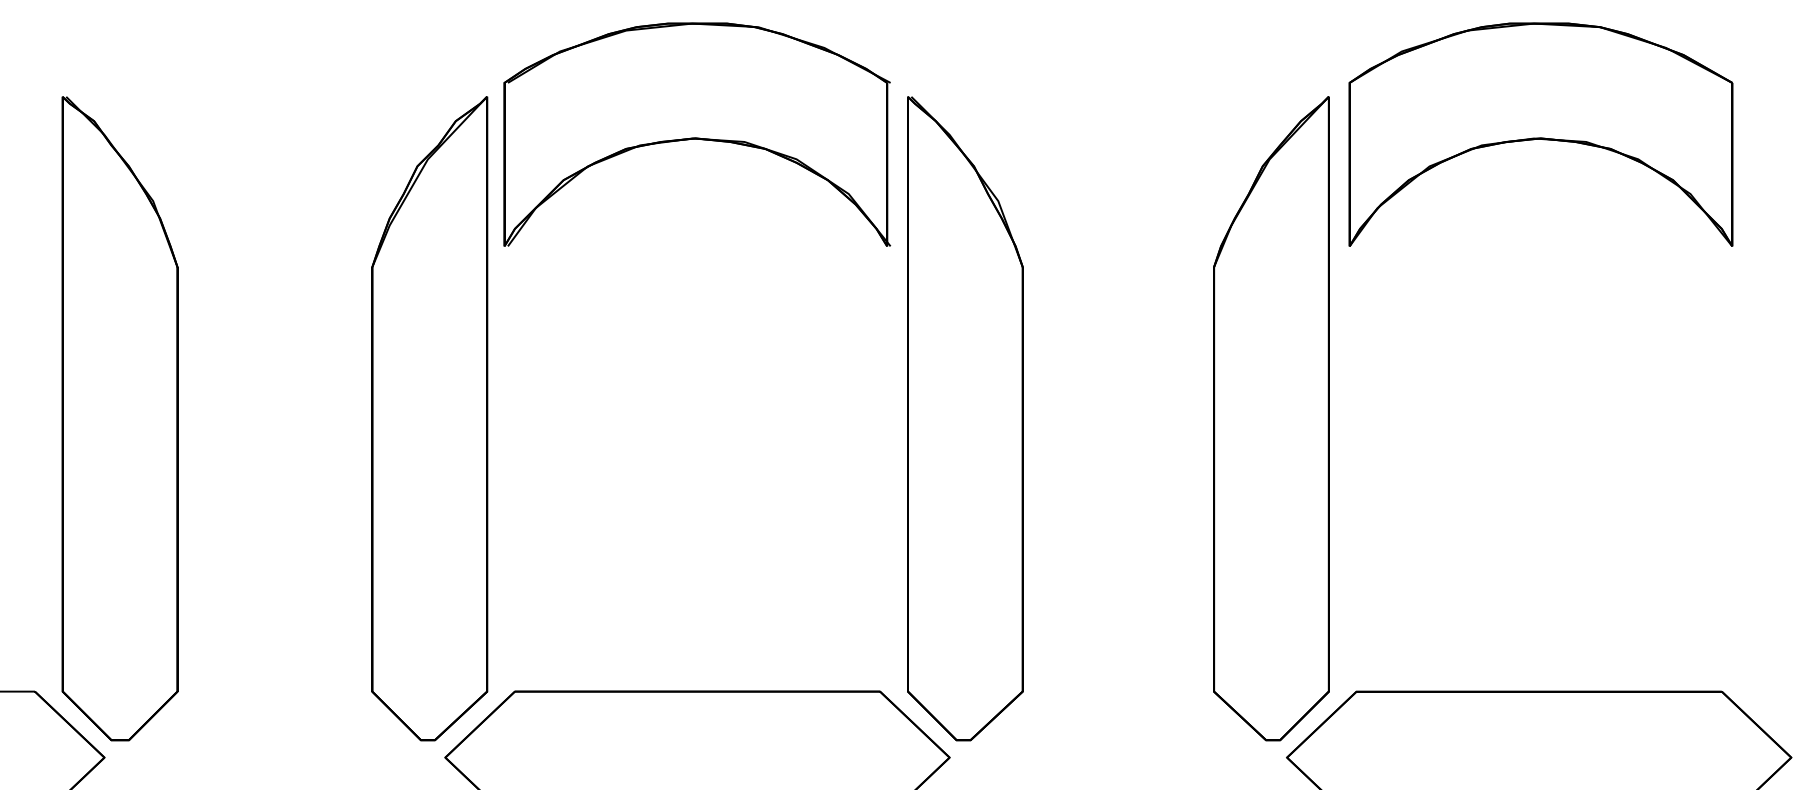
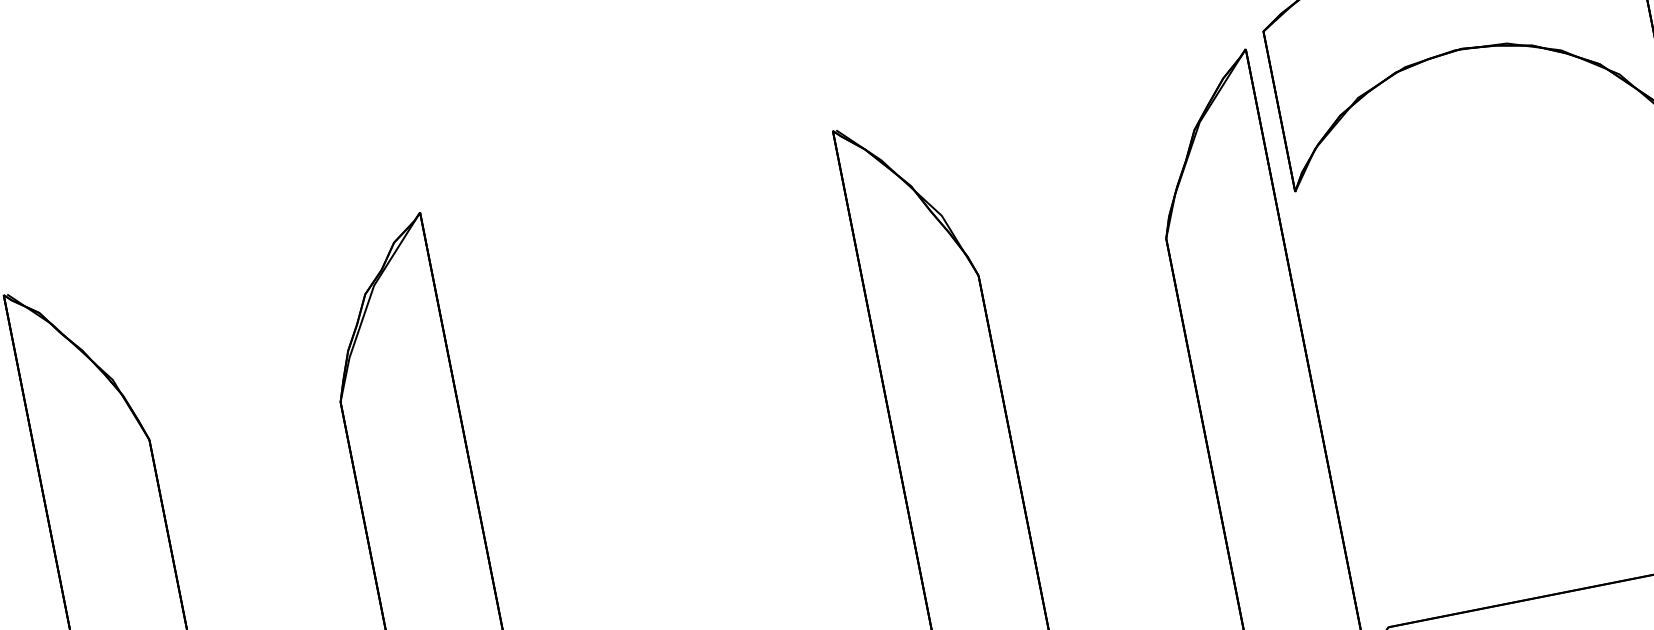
part: (697, 134) -> (633, 208), removed

